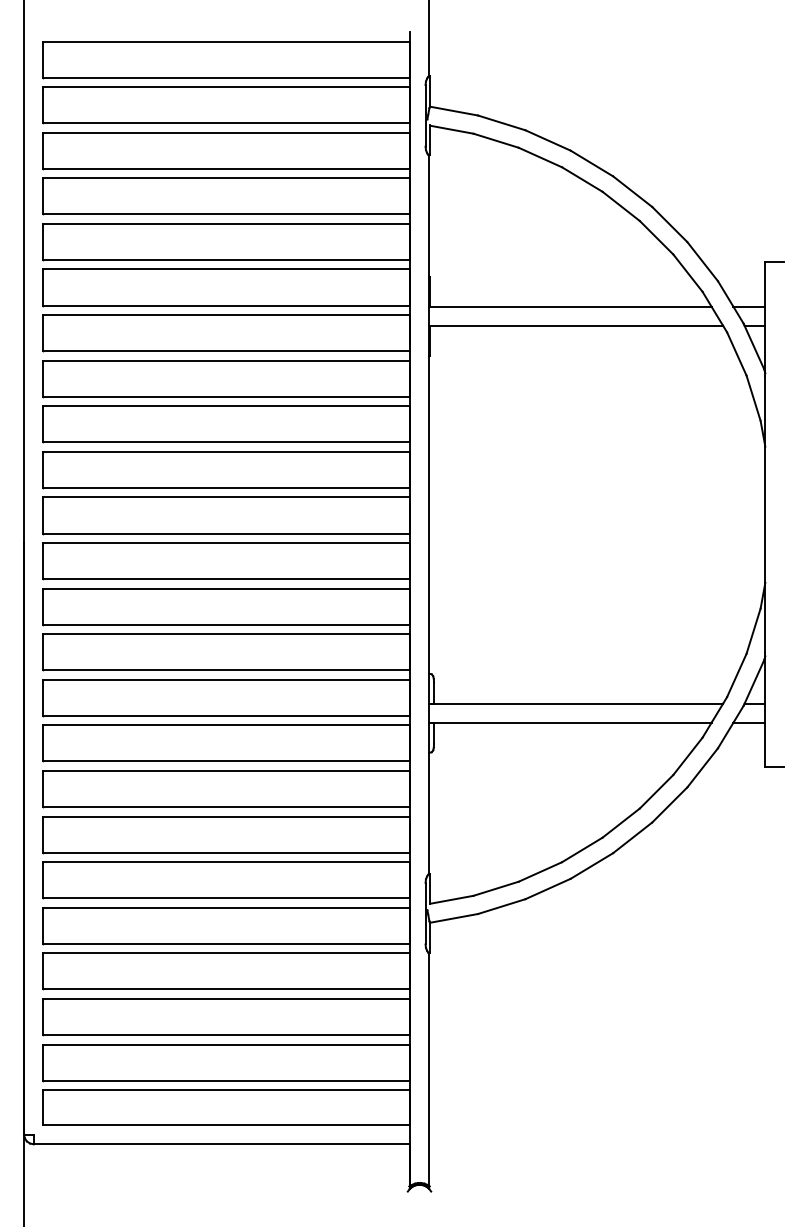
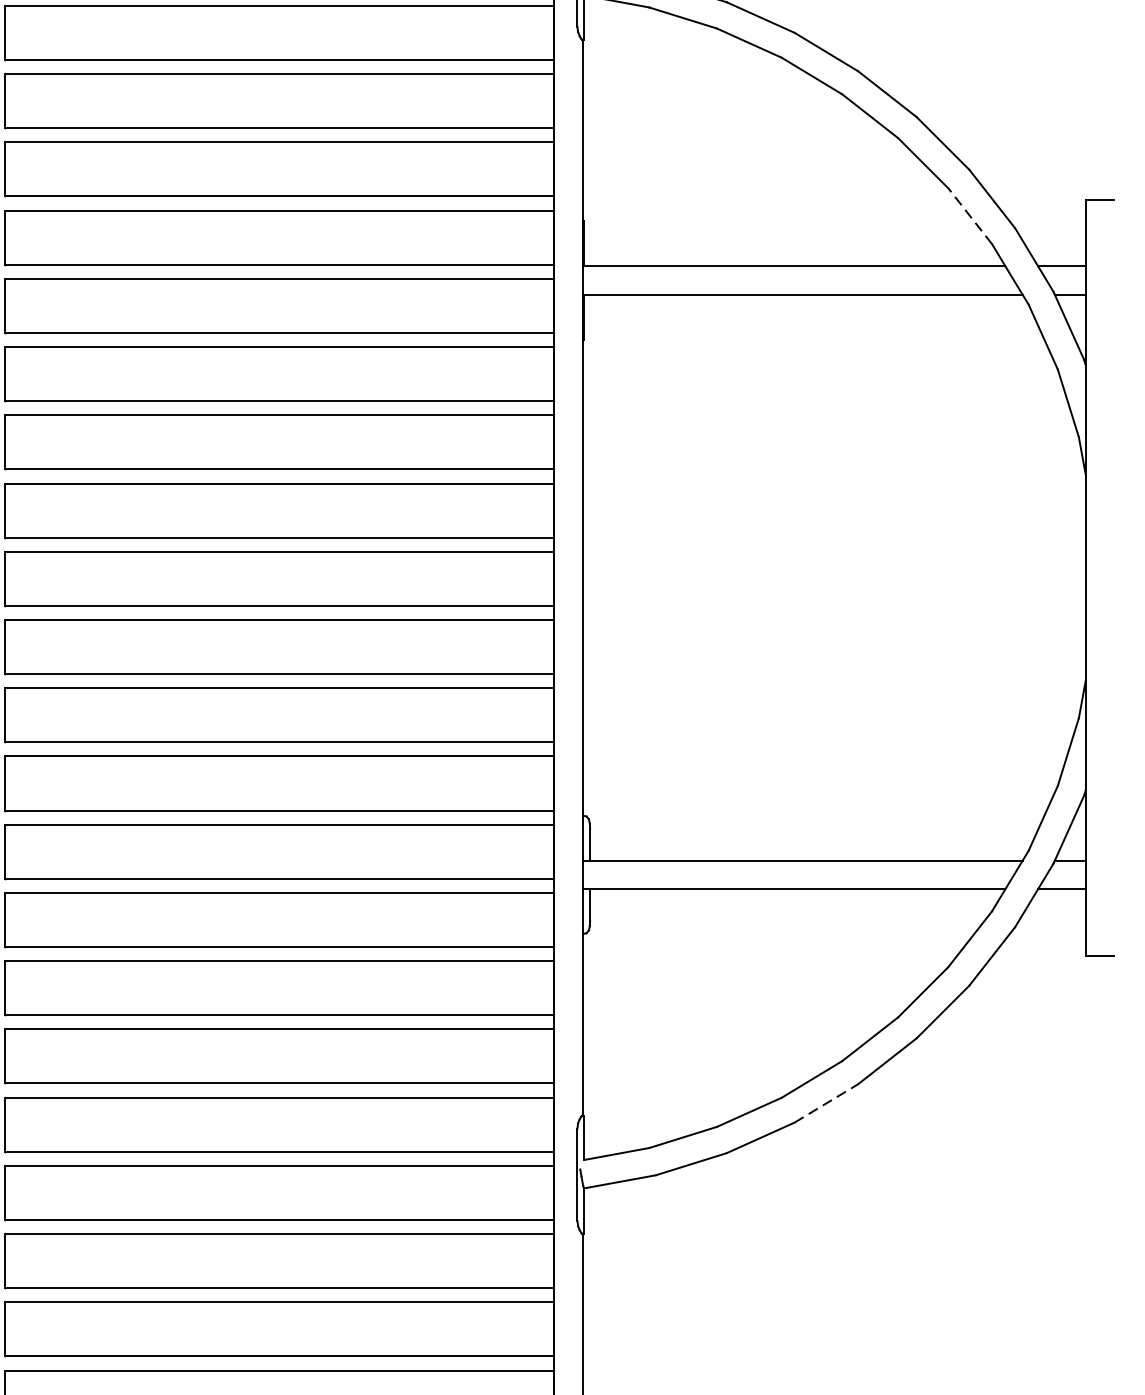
line: (687, 273) -> (969, 216), solid -> dashed
line: (591, 865) -> (825, 1102), solid -> dashed

